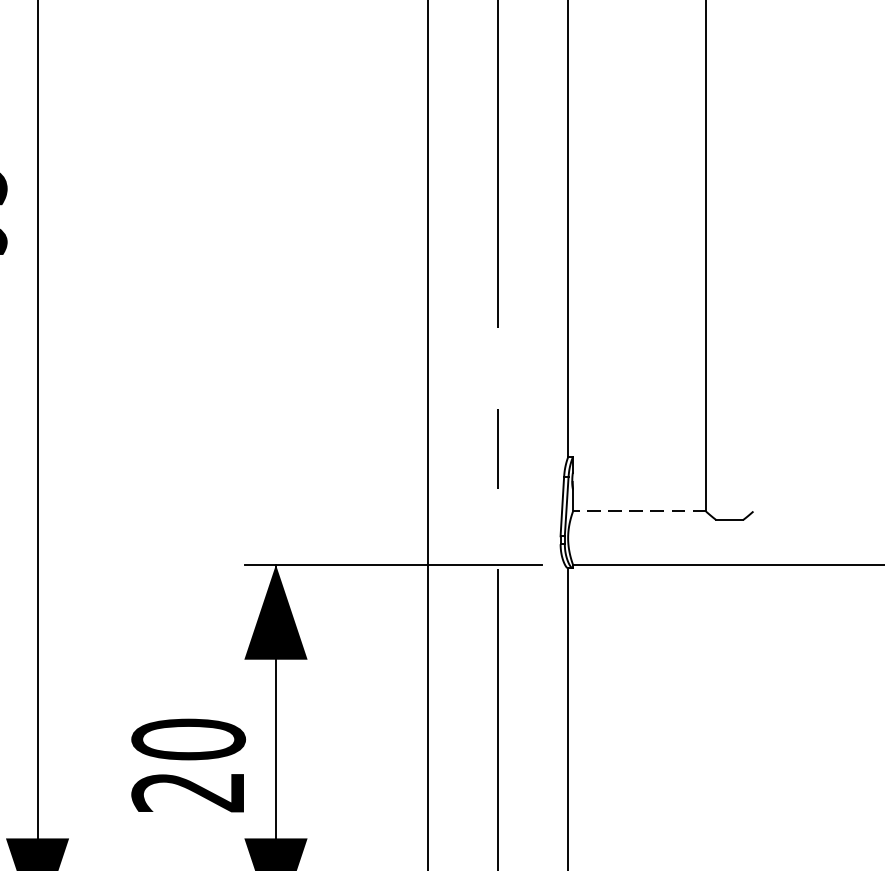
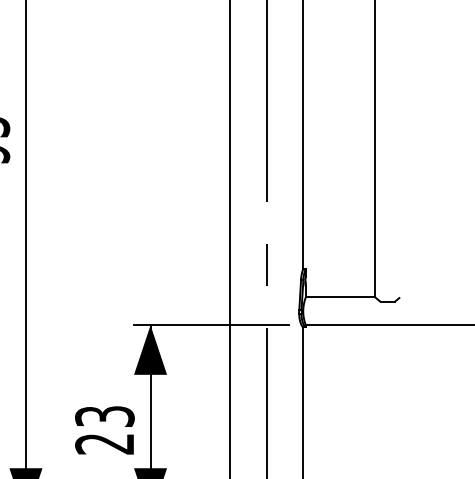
line: (639, 511) -> (340, 297), dashed -> solid
text: (187, 739) -> (104, 416), 20 -> 23

